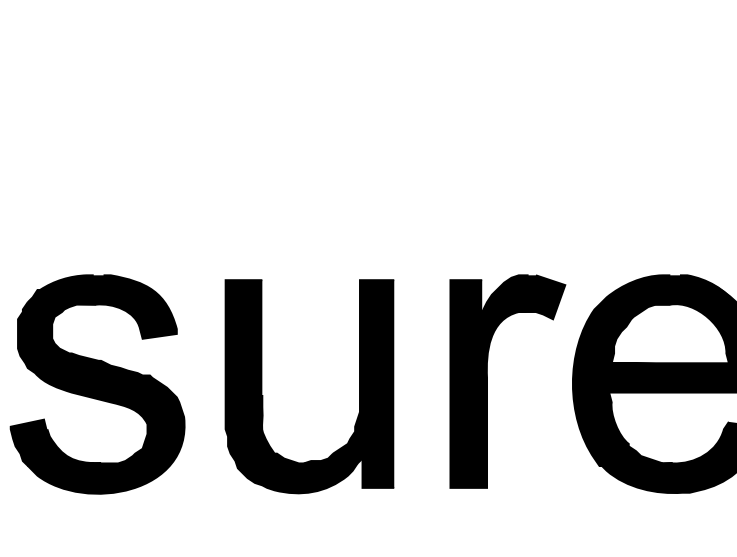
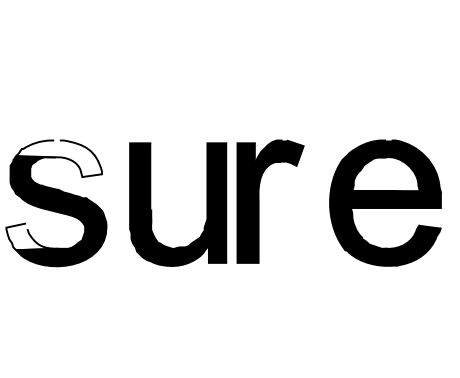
fill: (102, 306) -> (59, 158), removed
part: (488, 381) -> (259, 201), moved
fill: (56, 442) -> (32, 236), removed

